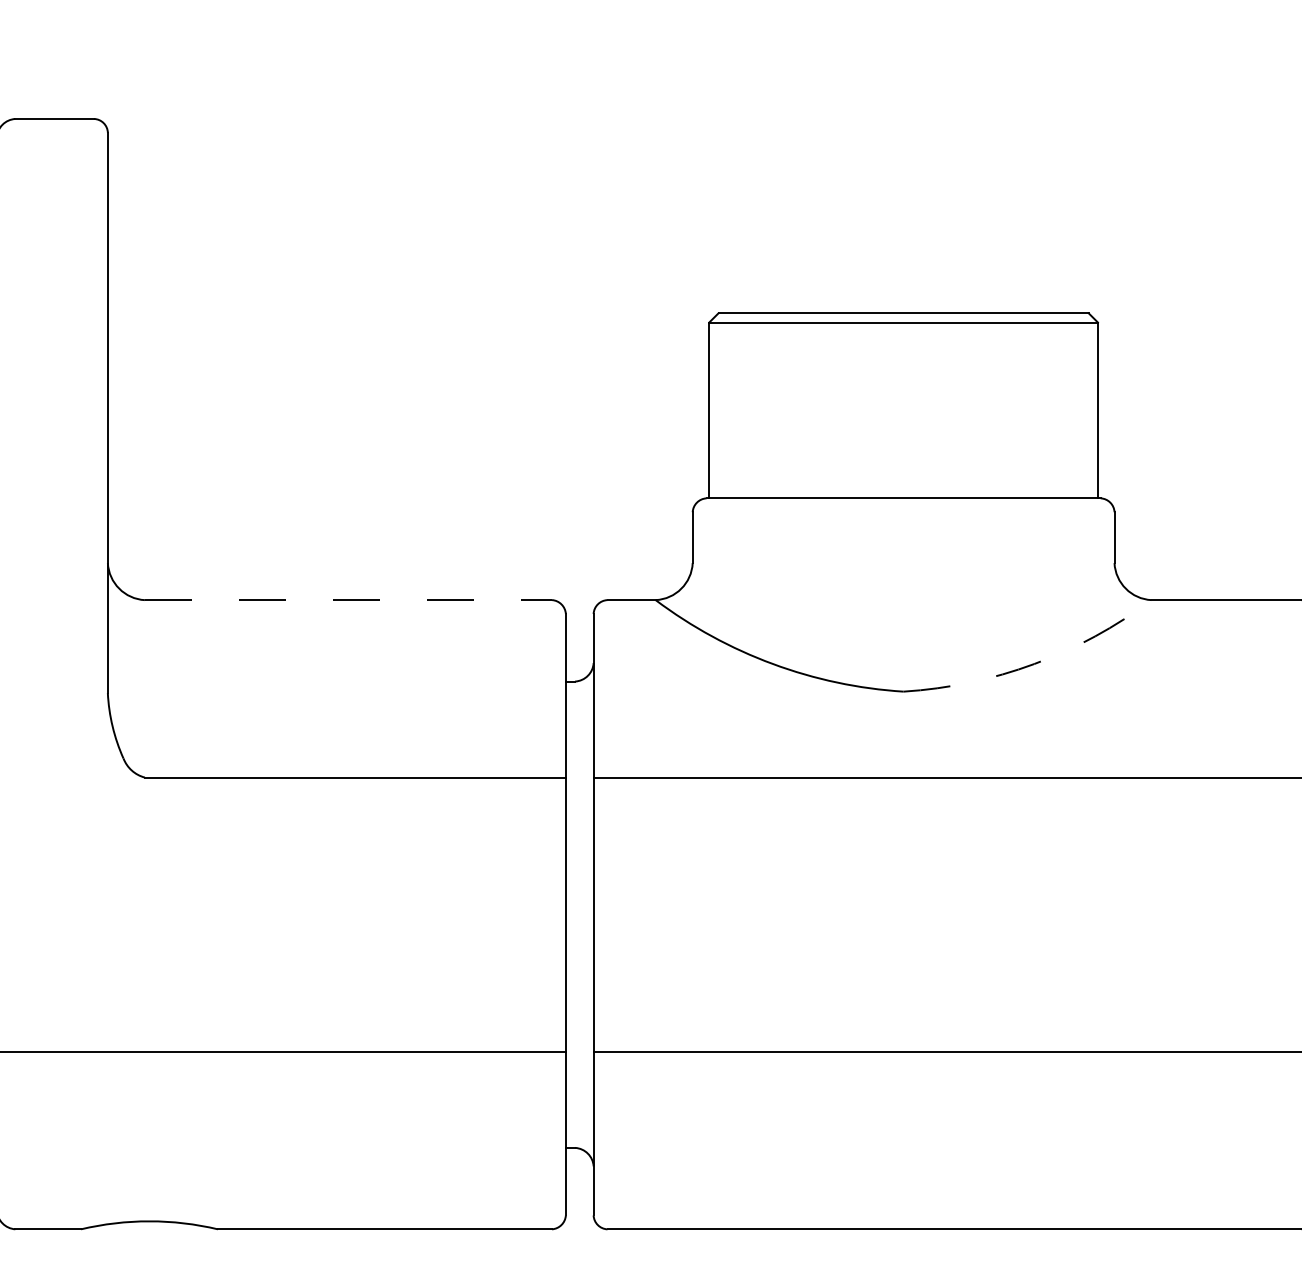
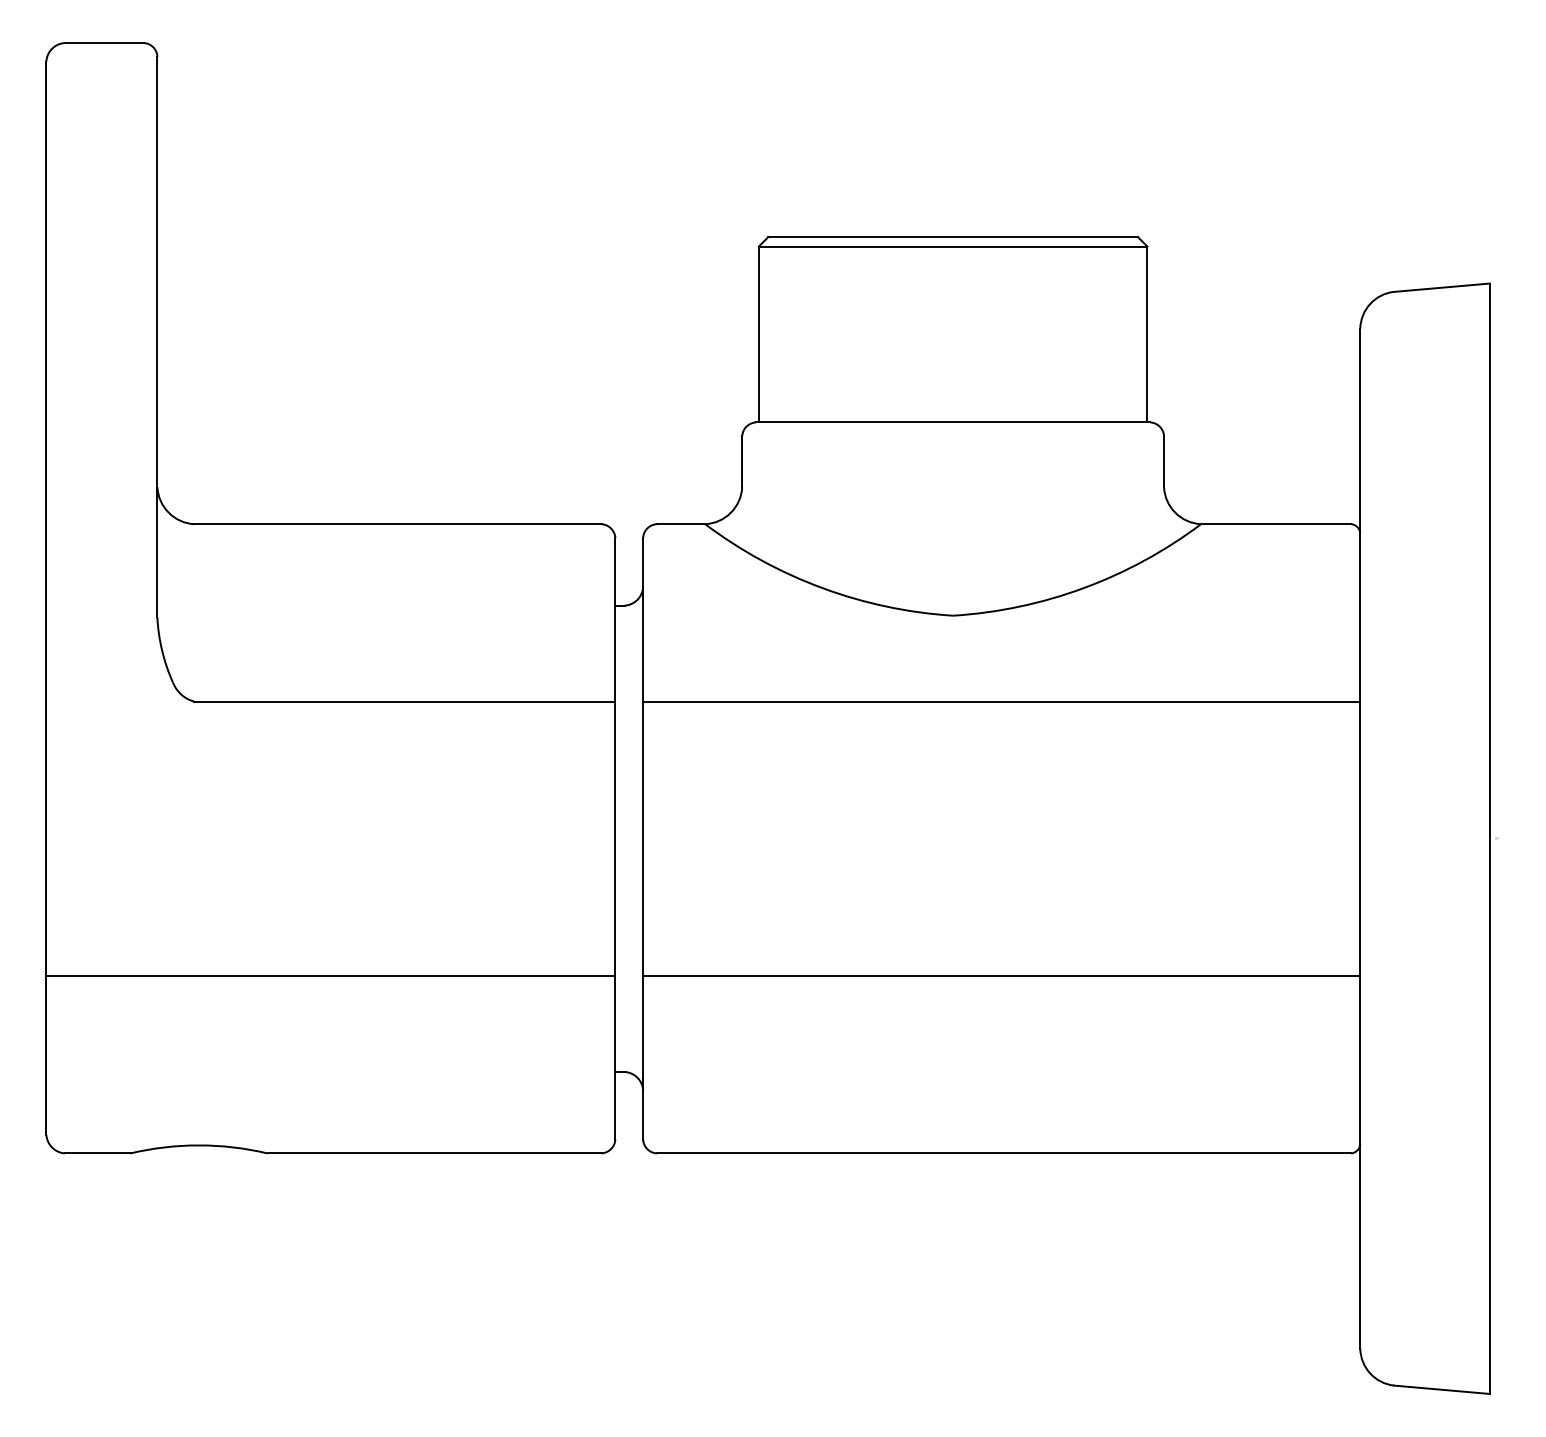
line: (347, 600) -> (397, 524), dashed -> solid
arc: (1033, 664) -> (1083, 588), dashed -> solid

